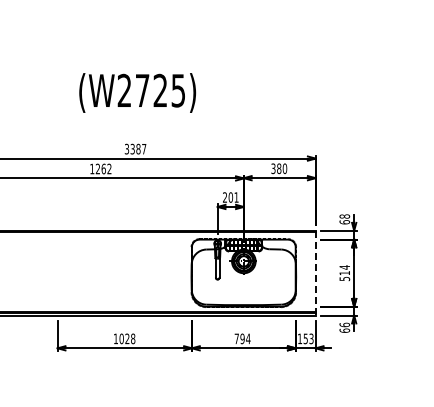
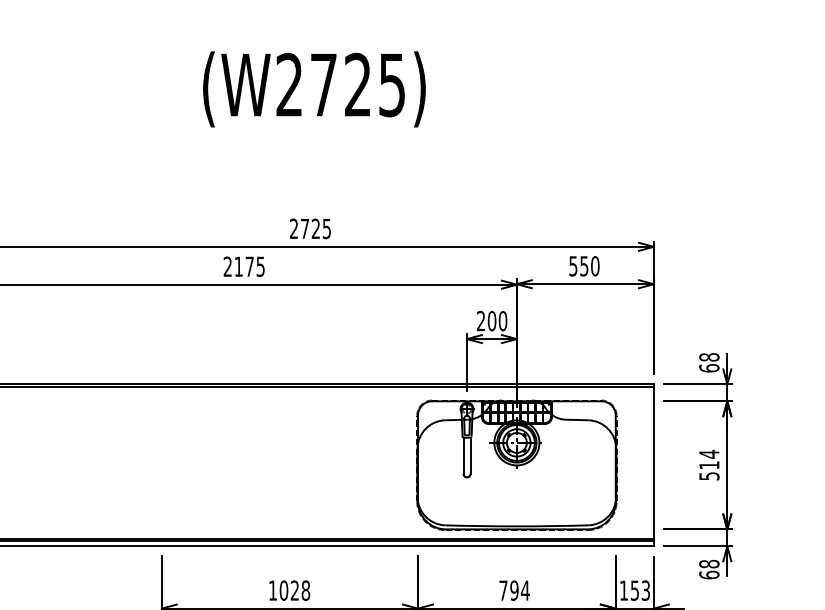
text: (137, 92) -> (314, 88), moved
text: (135, 148) -> (310, 227), 3387 -> 2725
text: (100, 168) -> (243, 265), 1262 -> 2175
text: (276, 168) -> (579, 265), 380 -> 550
text: (236, 197) -> (502, 321), 201 -> 200
line: (315, 273) -> (653, 465), dashed -> solid
text: (344, 324) -> (708, 563), 66 -> 68

